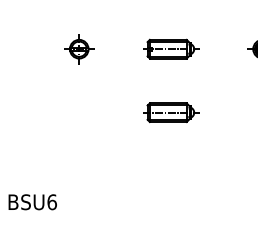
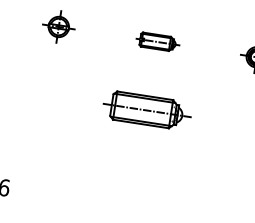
part: (171, 48) -> (158, 41), size x0.7
part: (171, 112) -> (147, 110), size x1.4

